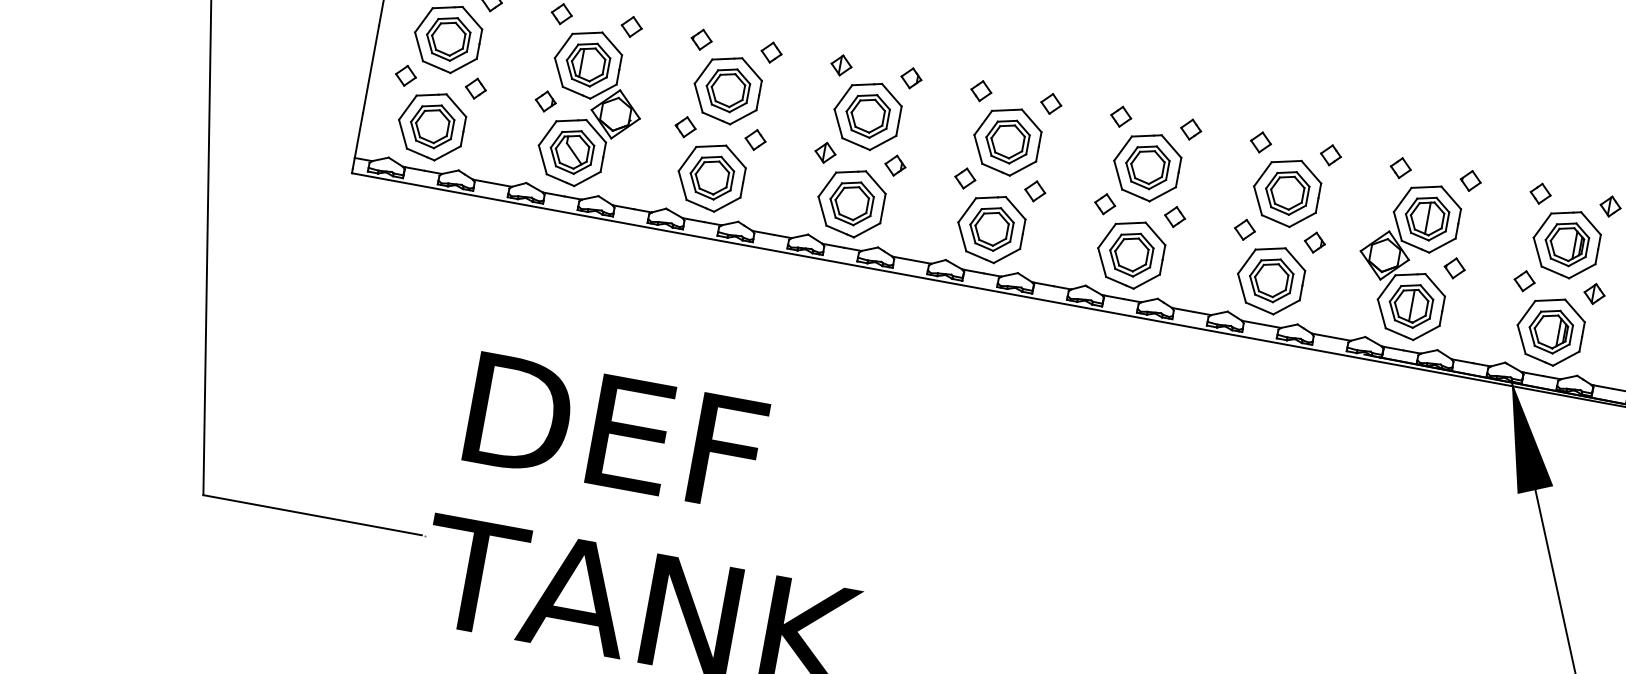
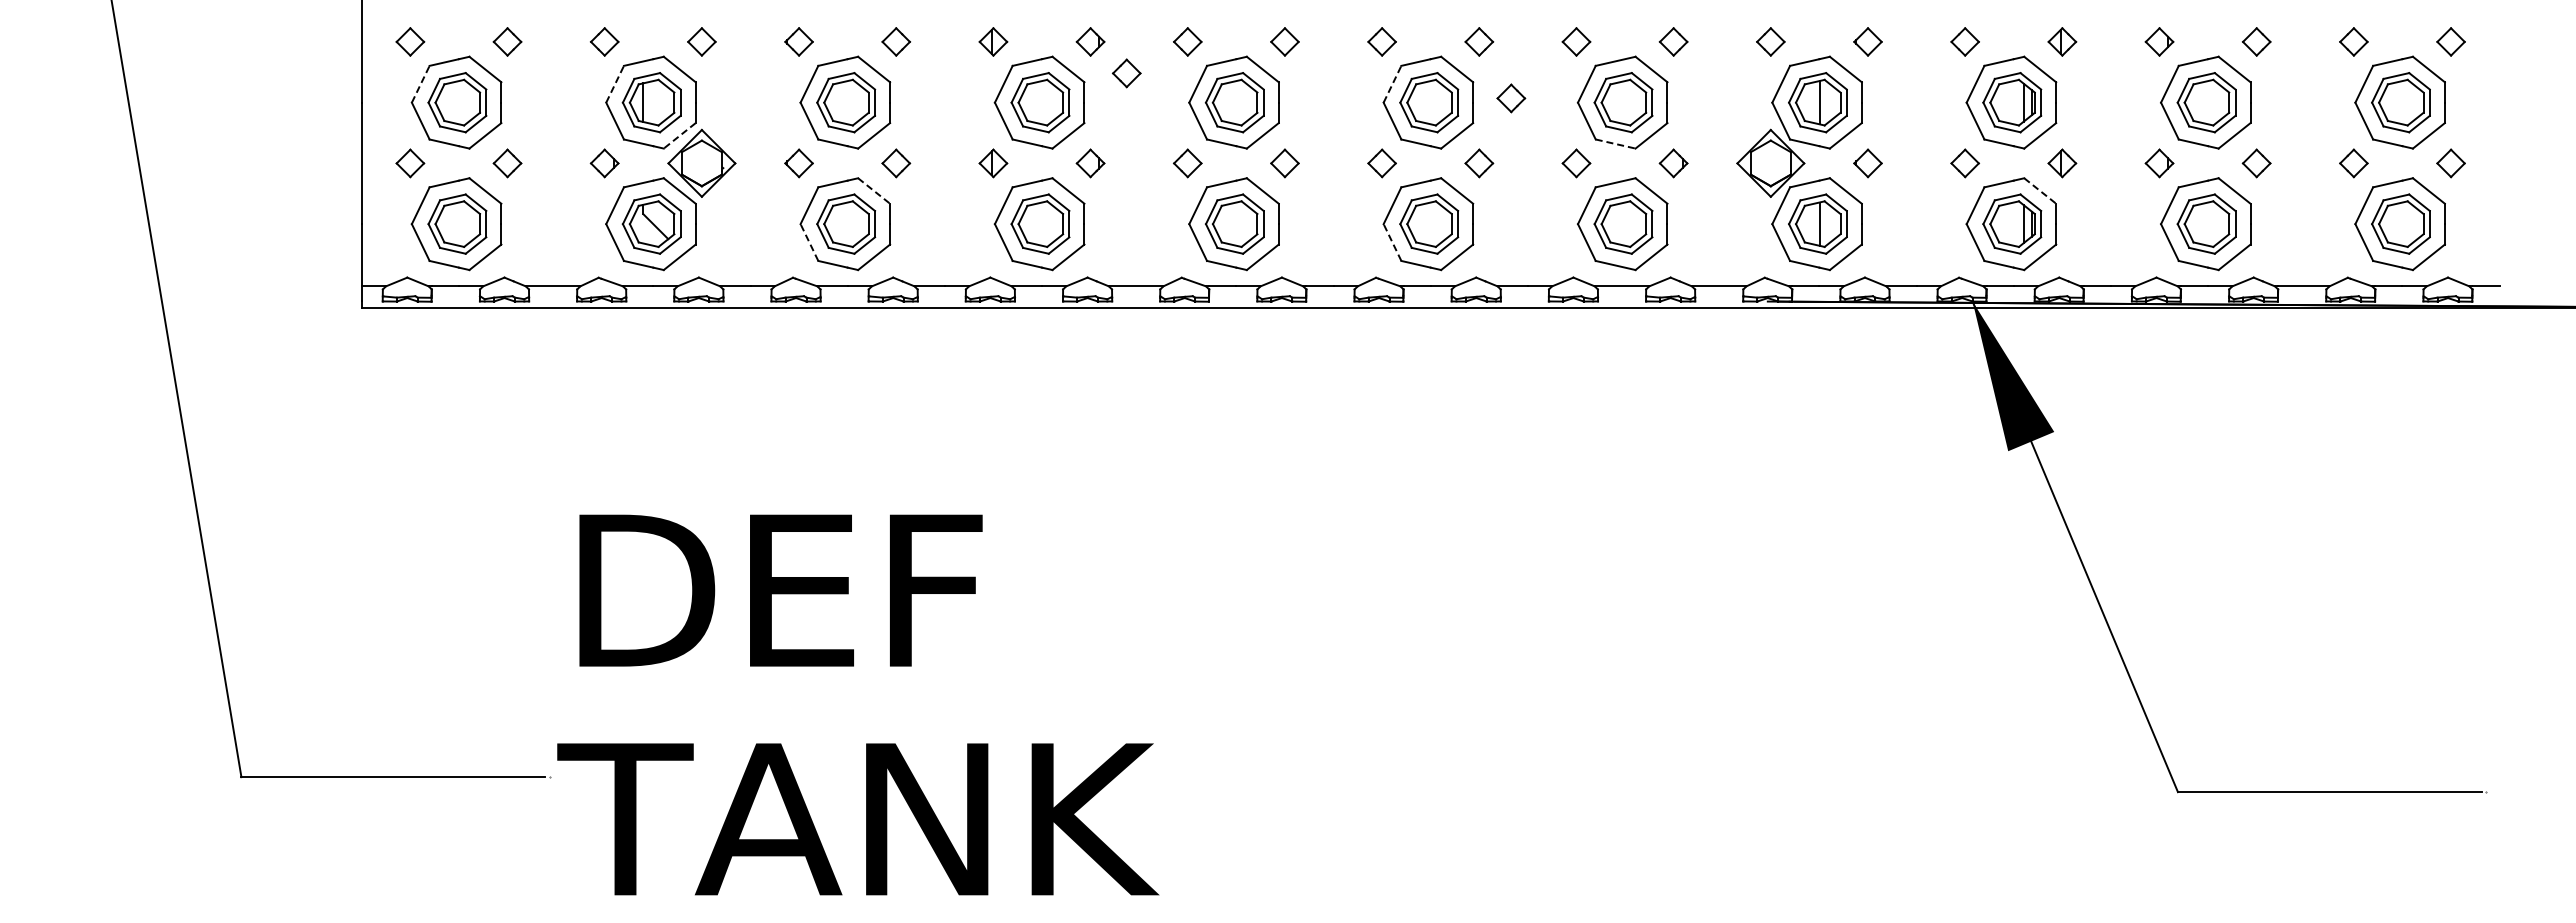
line: (423, 19) -> (420, 83), solid -> dashed
line: (564, 45) -> (615, 83), solid -> dashed
line: (603, 92) -> (679, 136), solid -> dashed
part: (933, 105) -> (1126, 73), added
line: (1123, 148) -> (1392, 83), solid -> dashed
line: (736, 157) -> (874, 191), solid -> dashed
part: (1206, 174) -> (1511, 98), added
line: (682, 185) -> (809, 242), solid -> dashed
line: (1276, 221) -> (1616, 144), solid -> dashed
line: (1102, 262) -> (1392, 242), solid -> dashed
line: (1575, 311) -> (2040, 191), solid -> dashed

